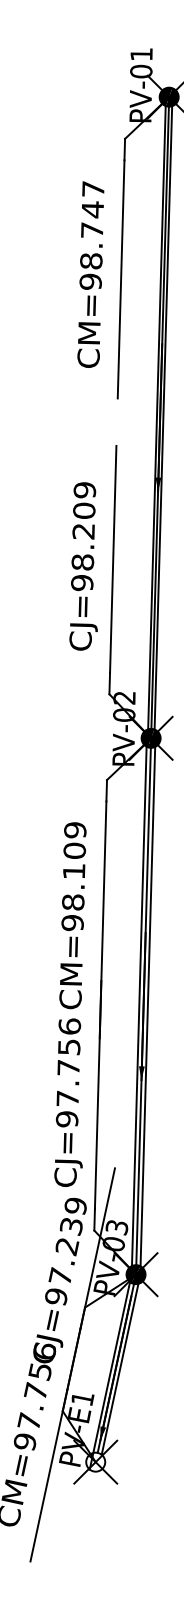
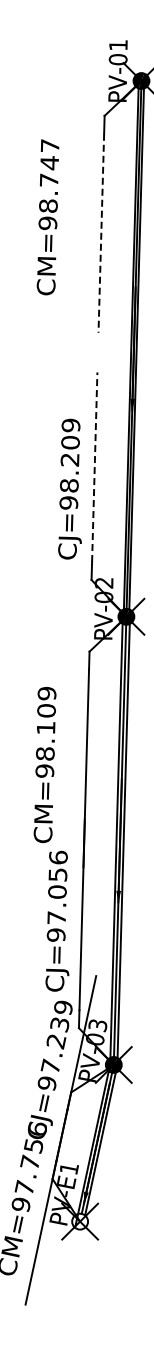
text: (90, 274) -> (47, 217), moved
line: (121, 279) -> (101, 233), solid -> dashed
line: (112, 559) -> (94, 467), solid -> dashed
text: (83, 565) -> (69, 488), moved
text: (72, 916) -> (44, 765), moved
text: (68, 1067) -> (57, 891), CJ=97.756 -> CJ=97.056

